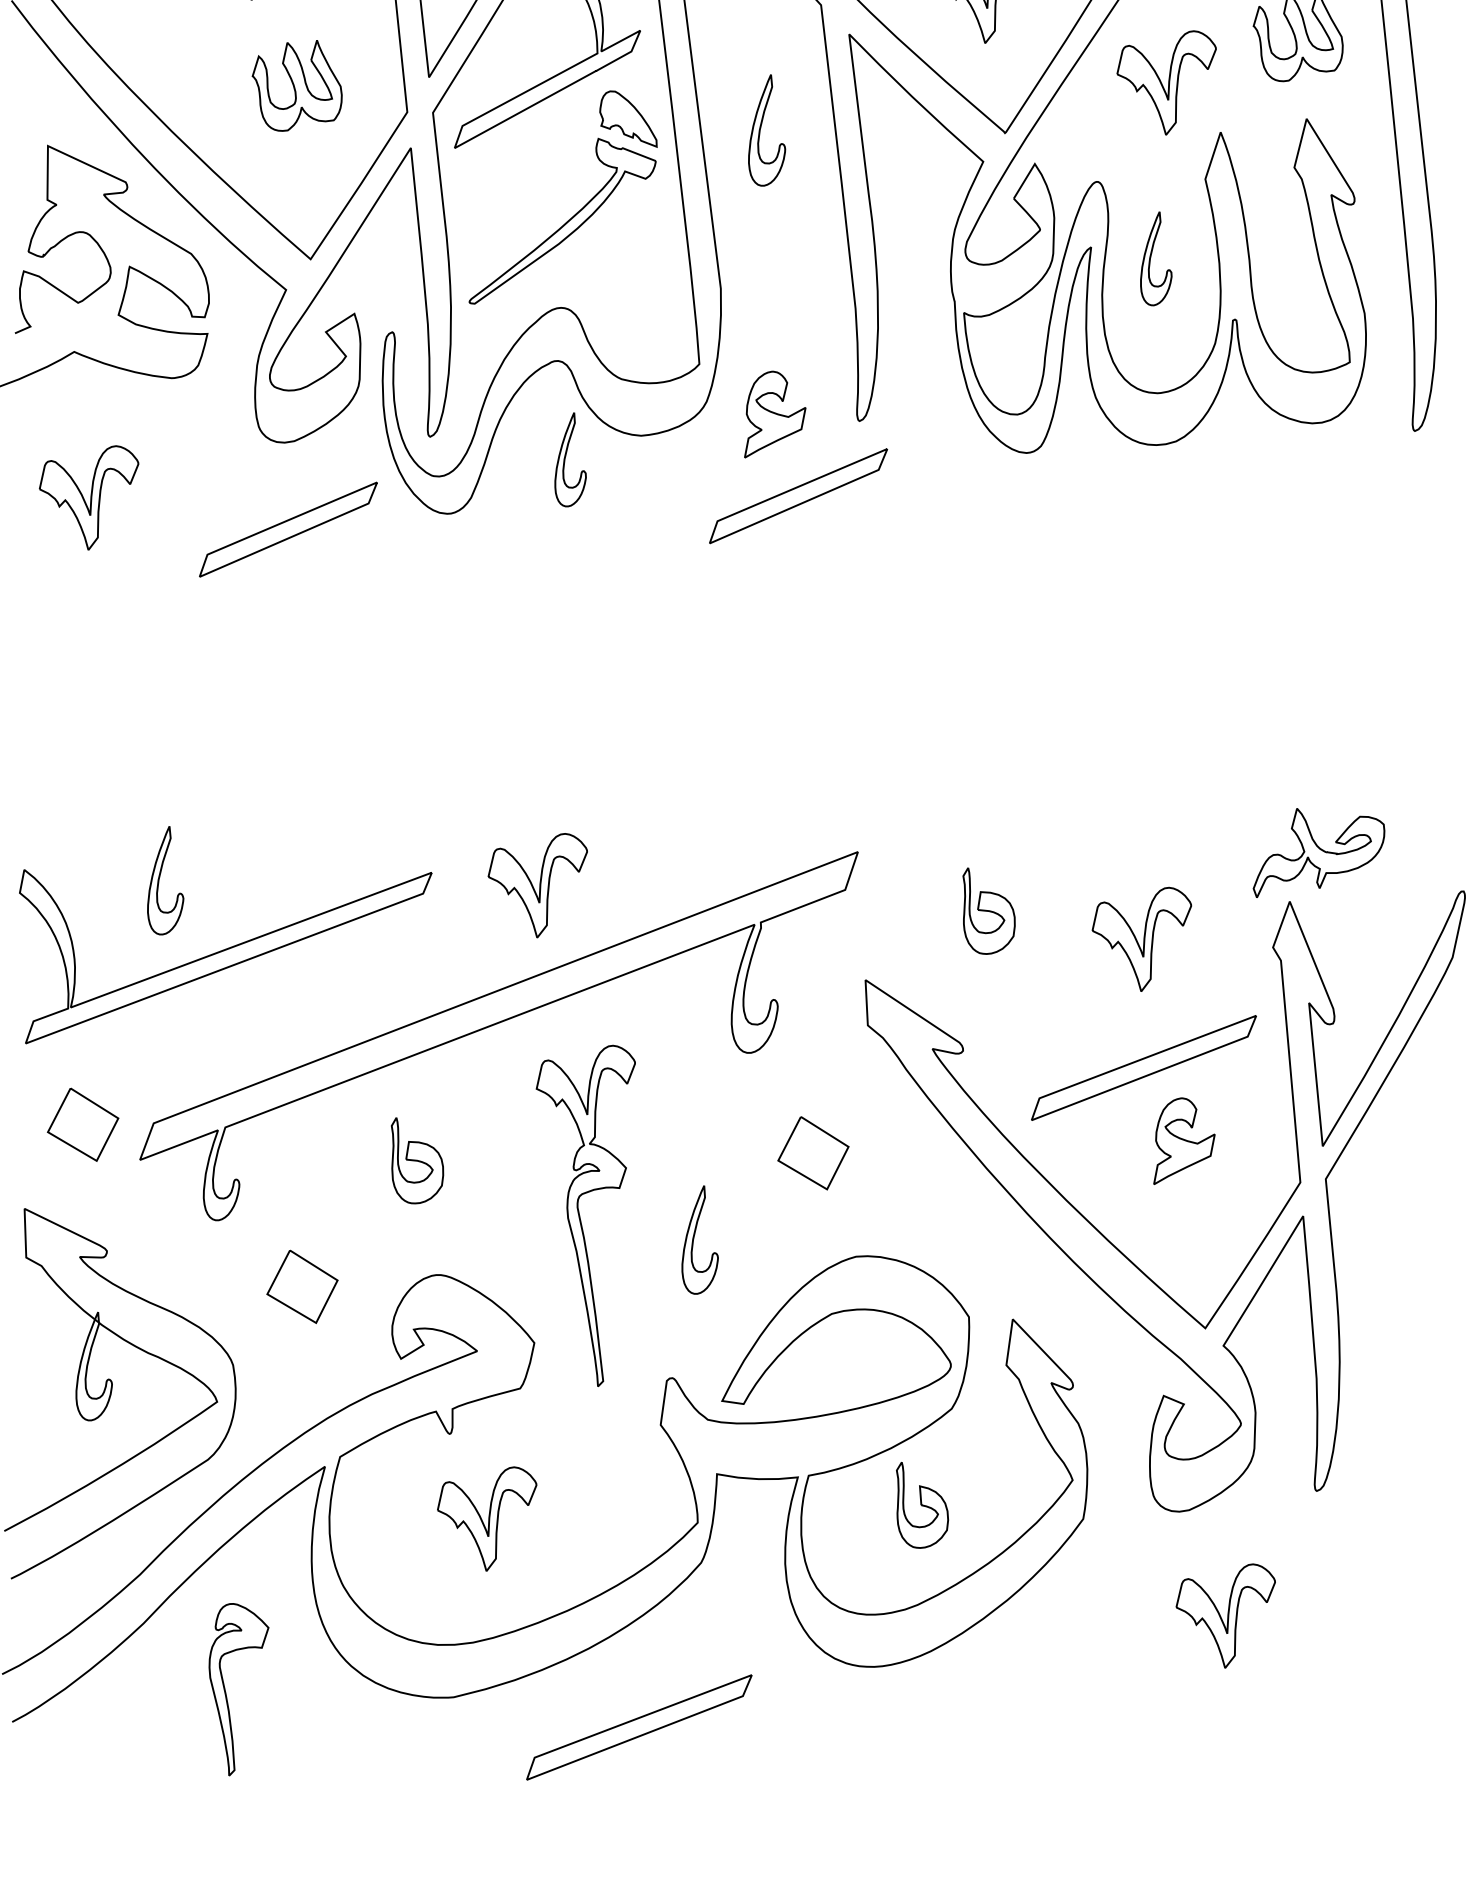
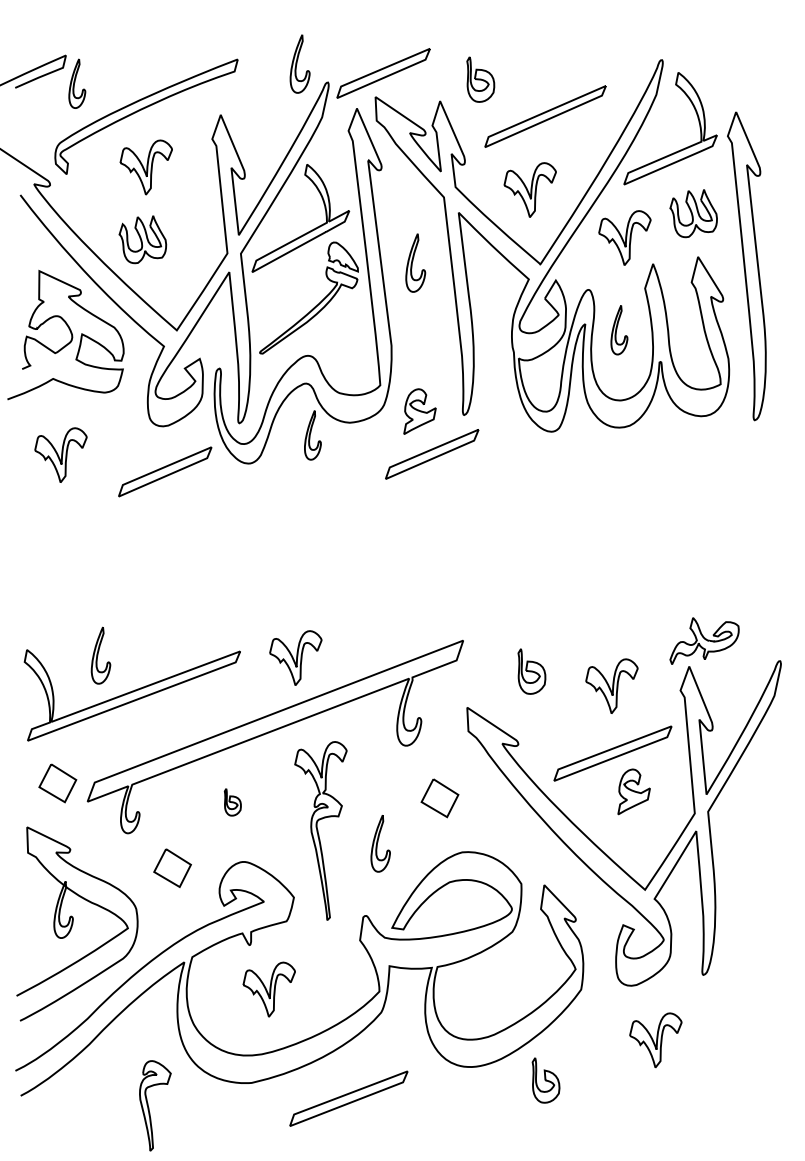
part: (296, 85) -> (142, 239), moved
part: (416, 1161) -> (232, 802), size x0.6
part: (921, 1505) -> (545, 1080), moved
part: (227, 1692) -> (149, 1107), moved

